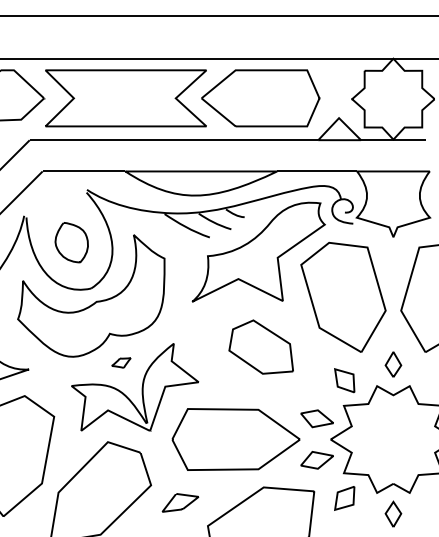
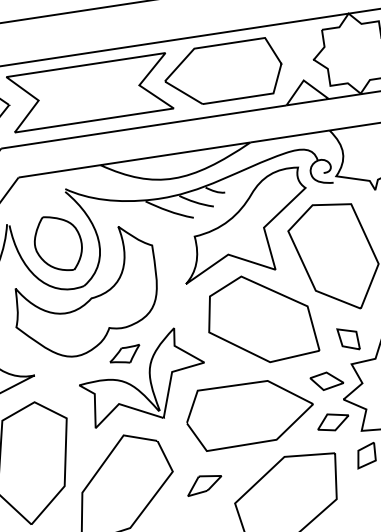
part: (71, 242) -> (57, 243), size x1.43
part: (261, 346) -> (261, 317), size x1.67
part: (121, 362) -> (125, 354), size x1.67

